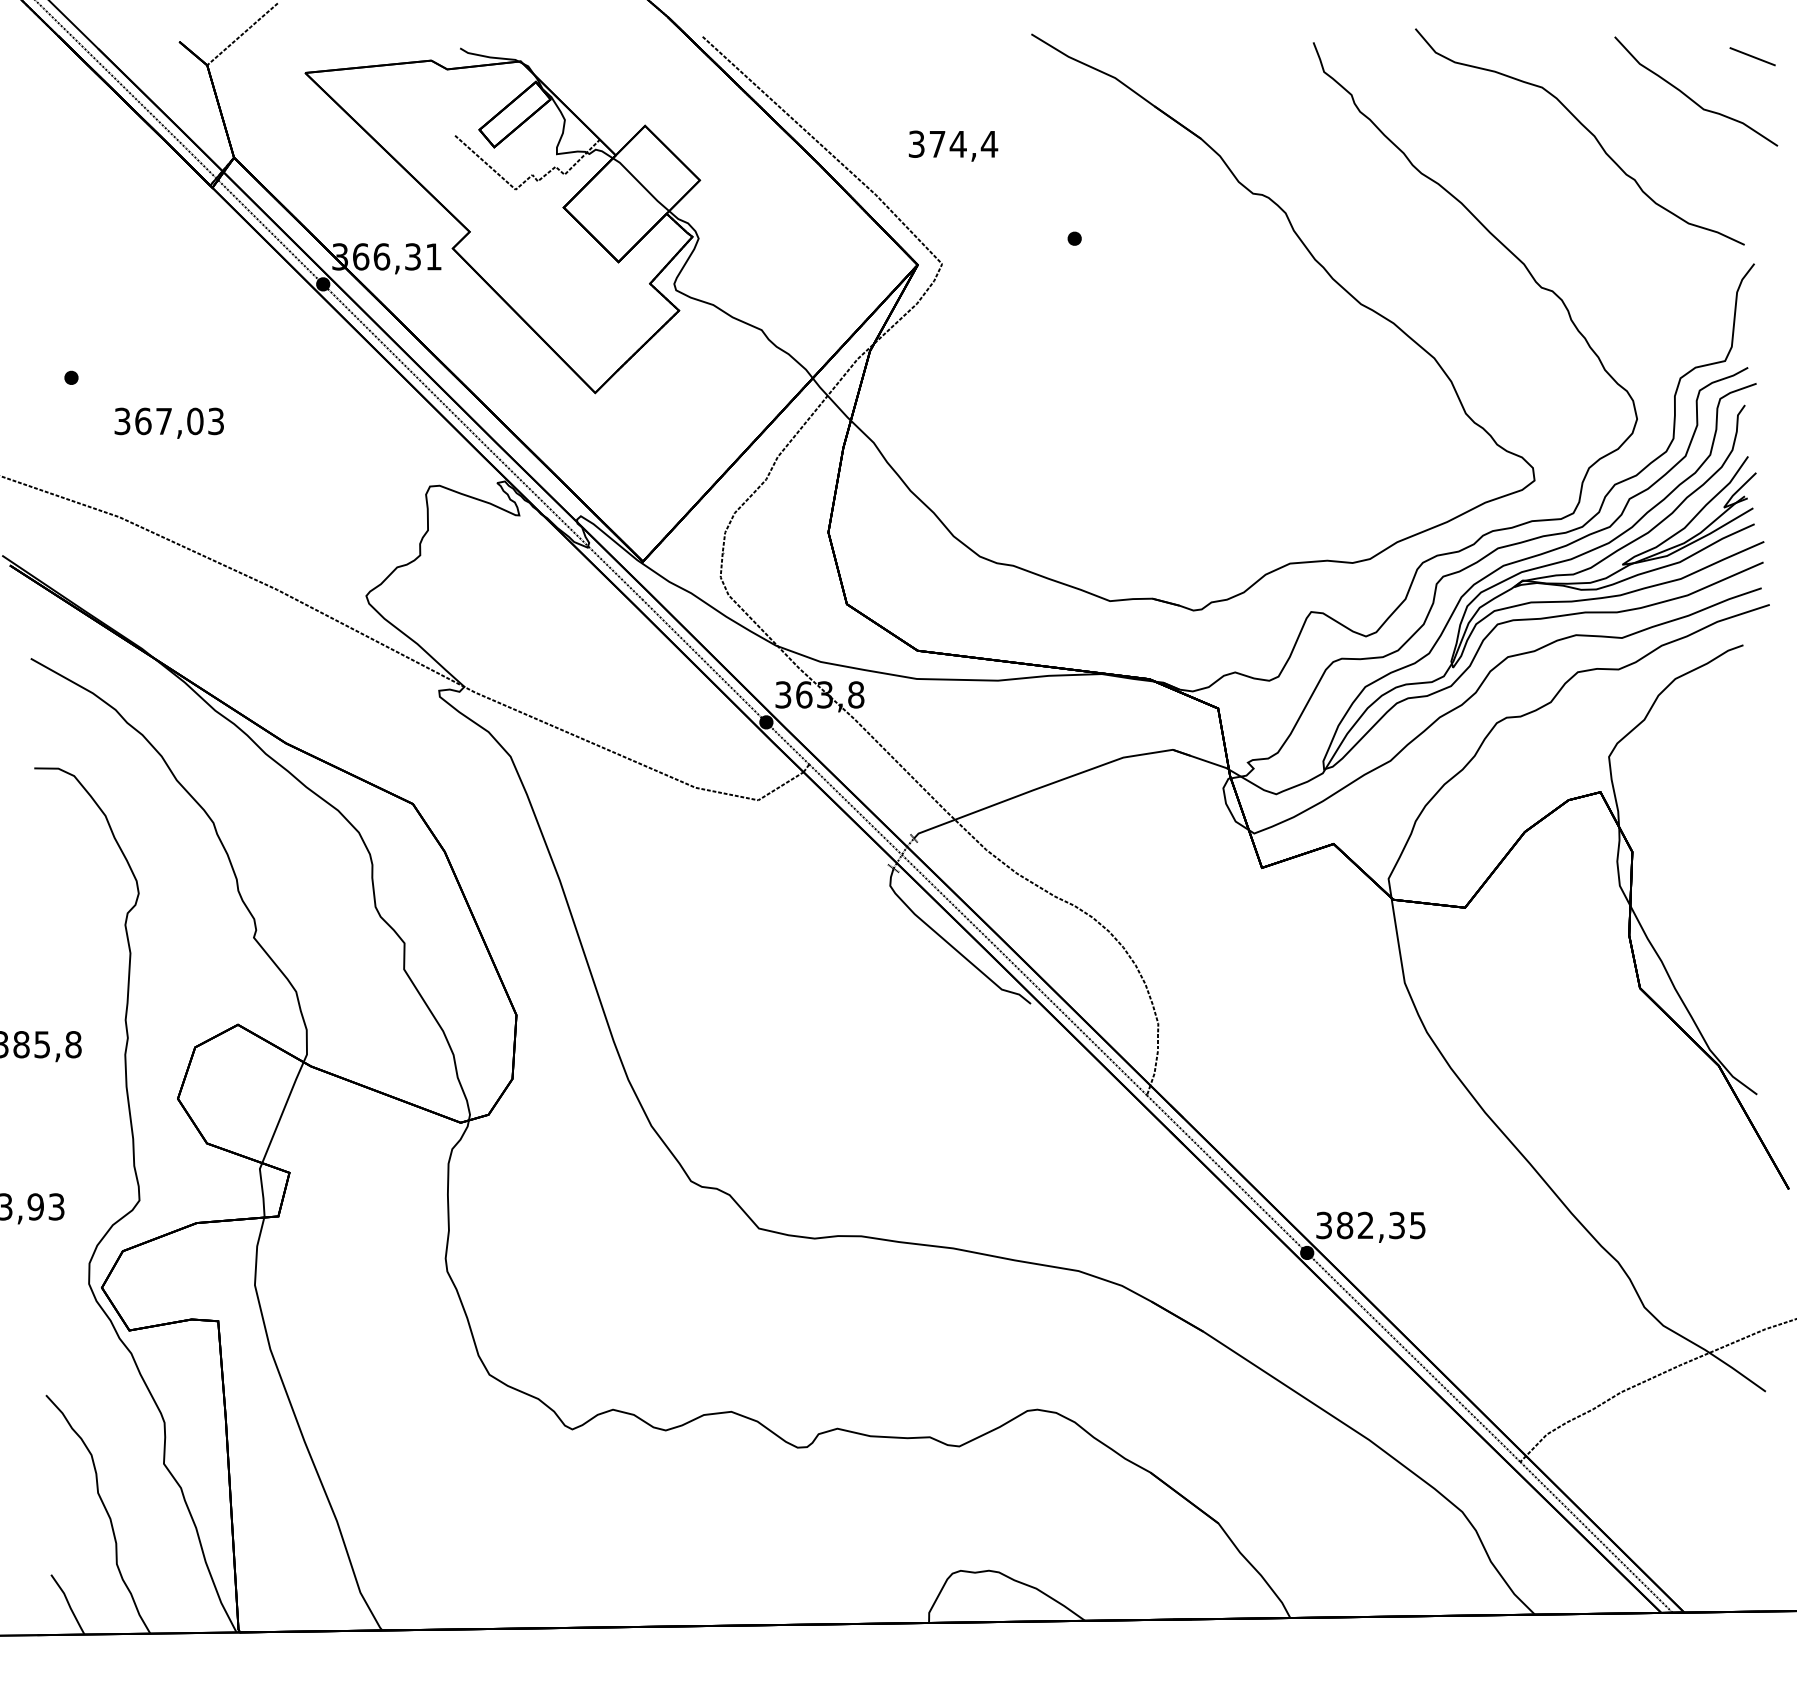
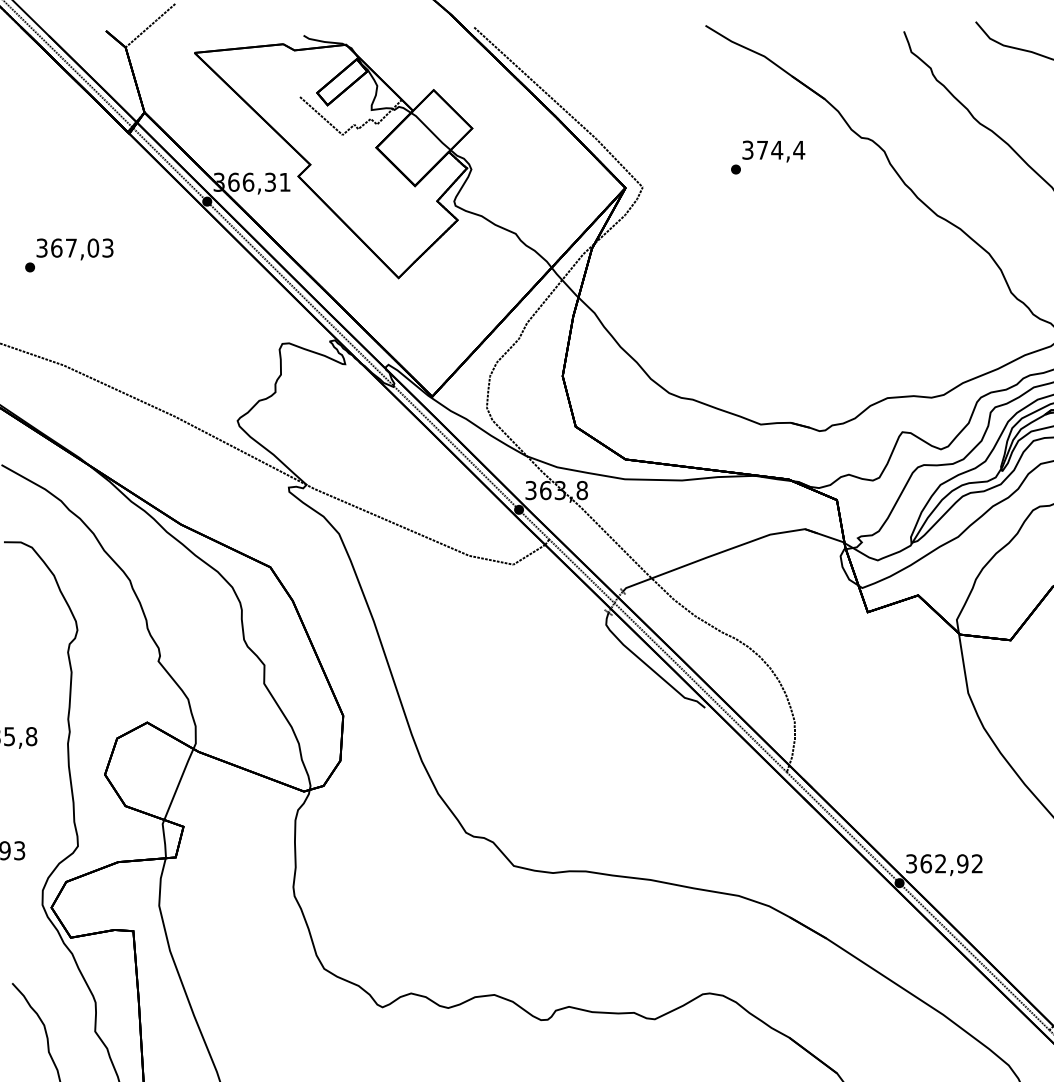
text: (953, 145) -> (773, 151), moved
text: (168, 422) -> (74, 248), moved
text: (1381, 1225) -> (951, 863), 382,35 -> 362,92

